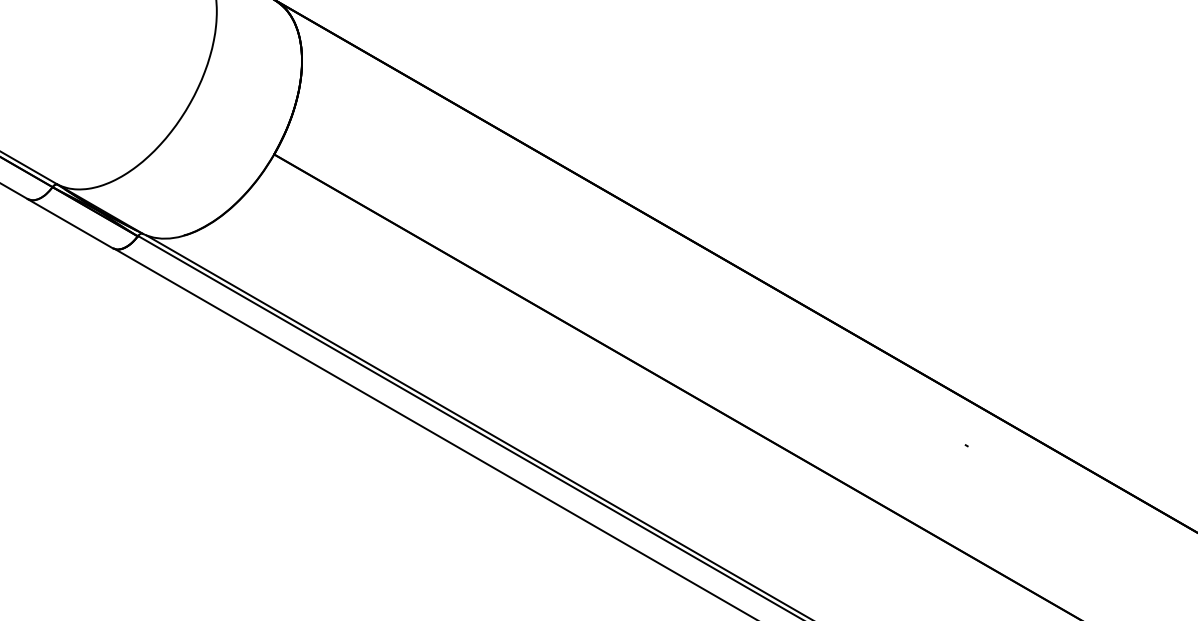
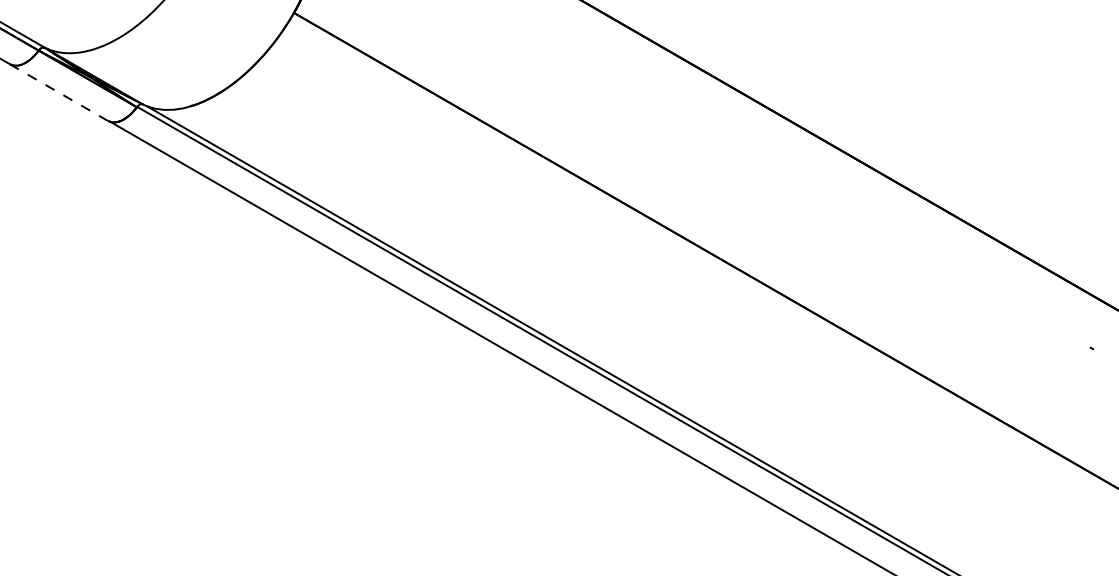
line: (70, 223) -> (59, 92), solid -> dashed

